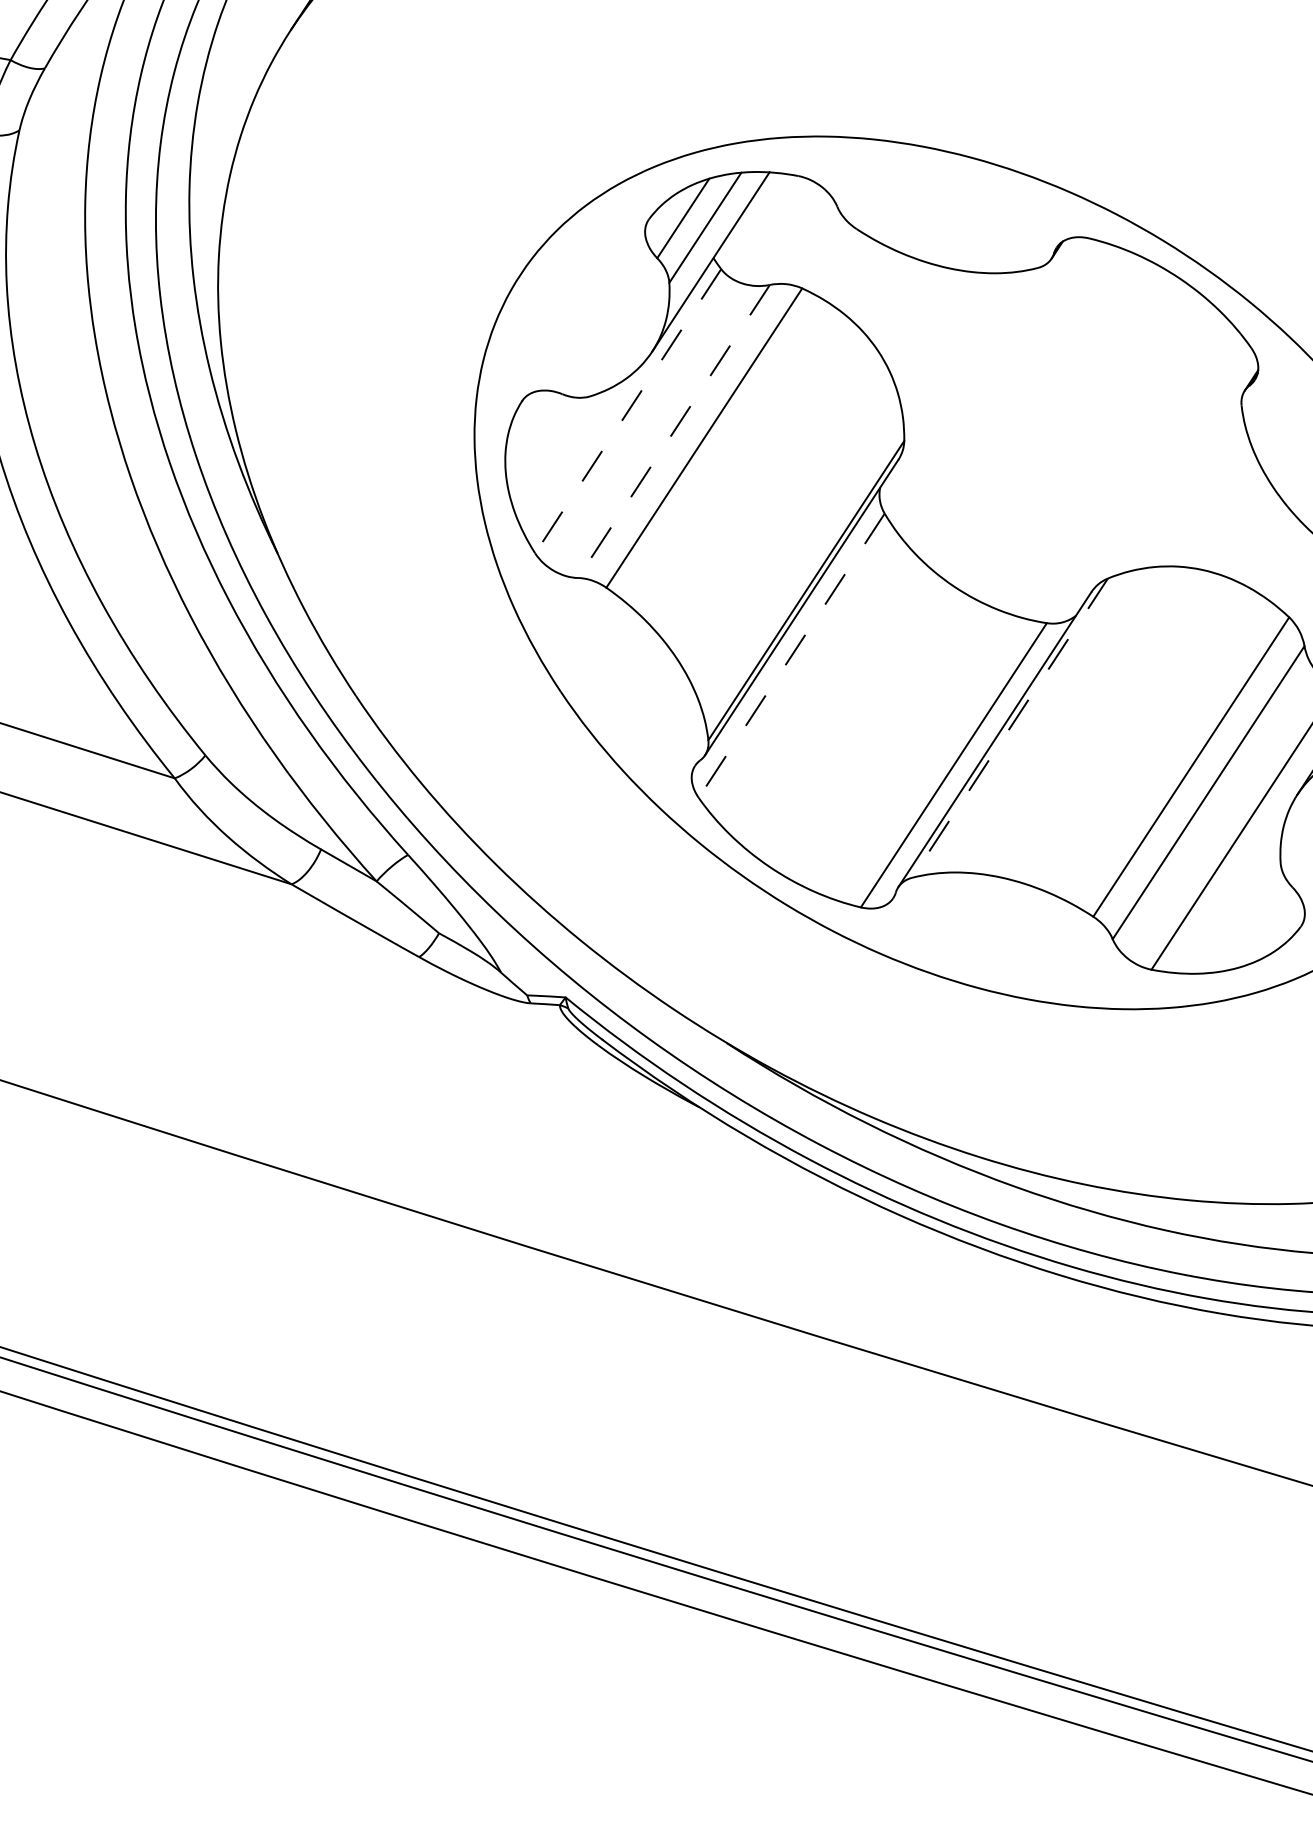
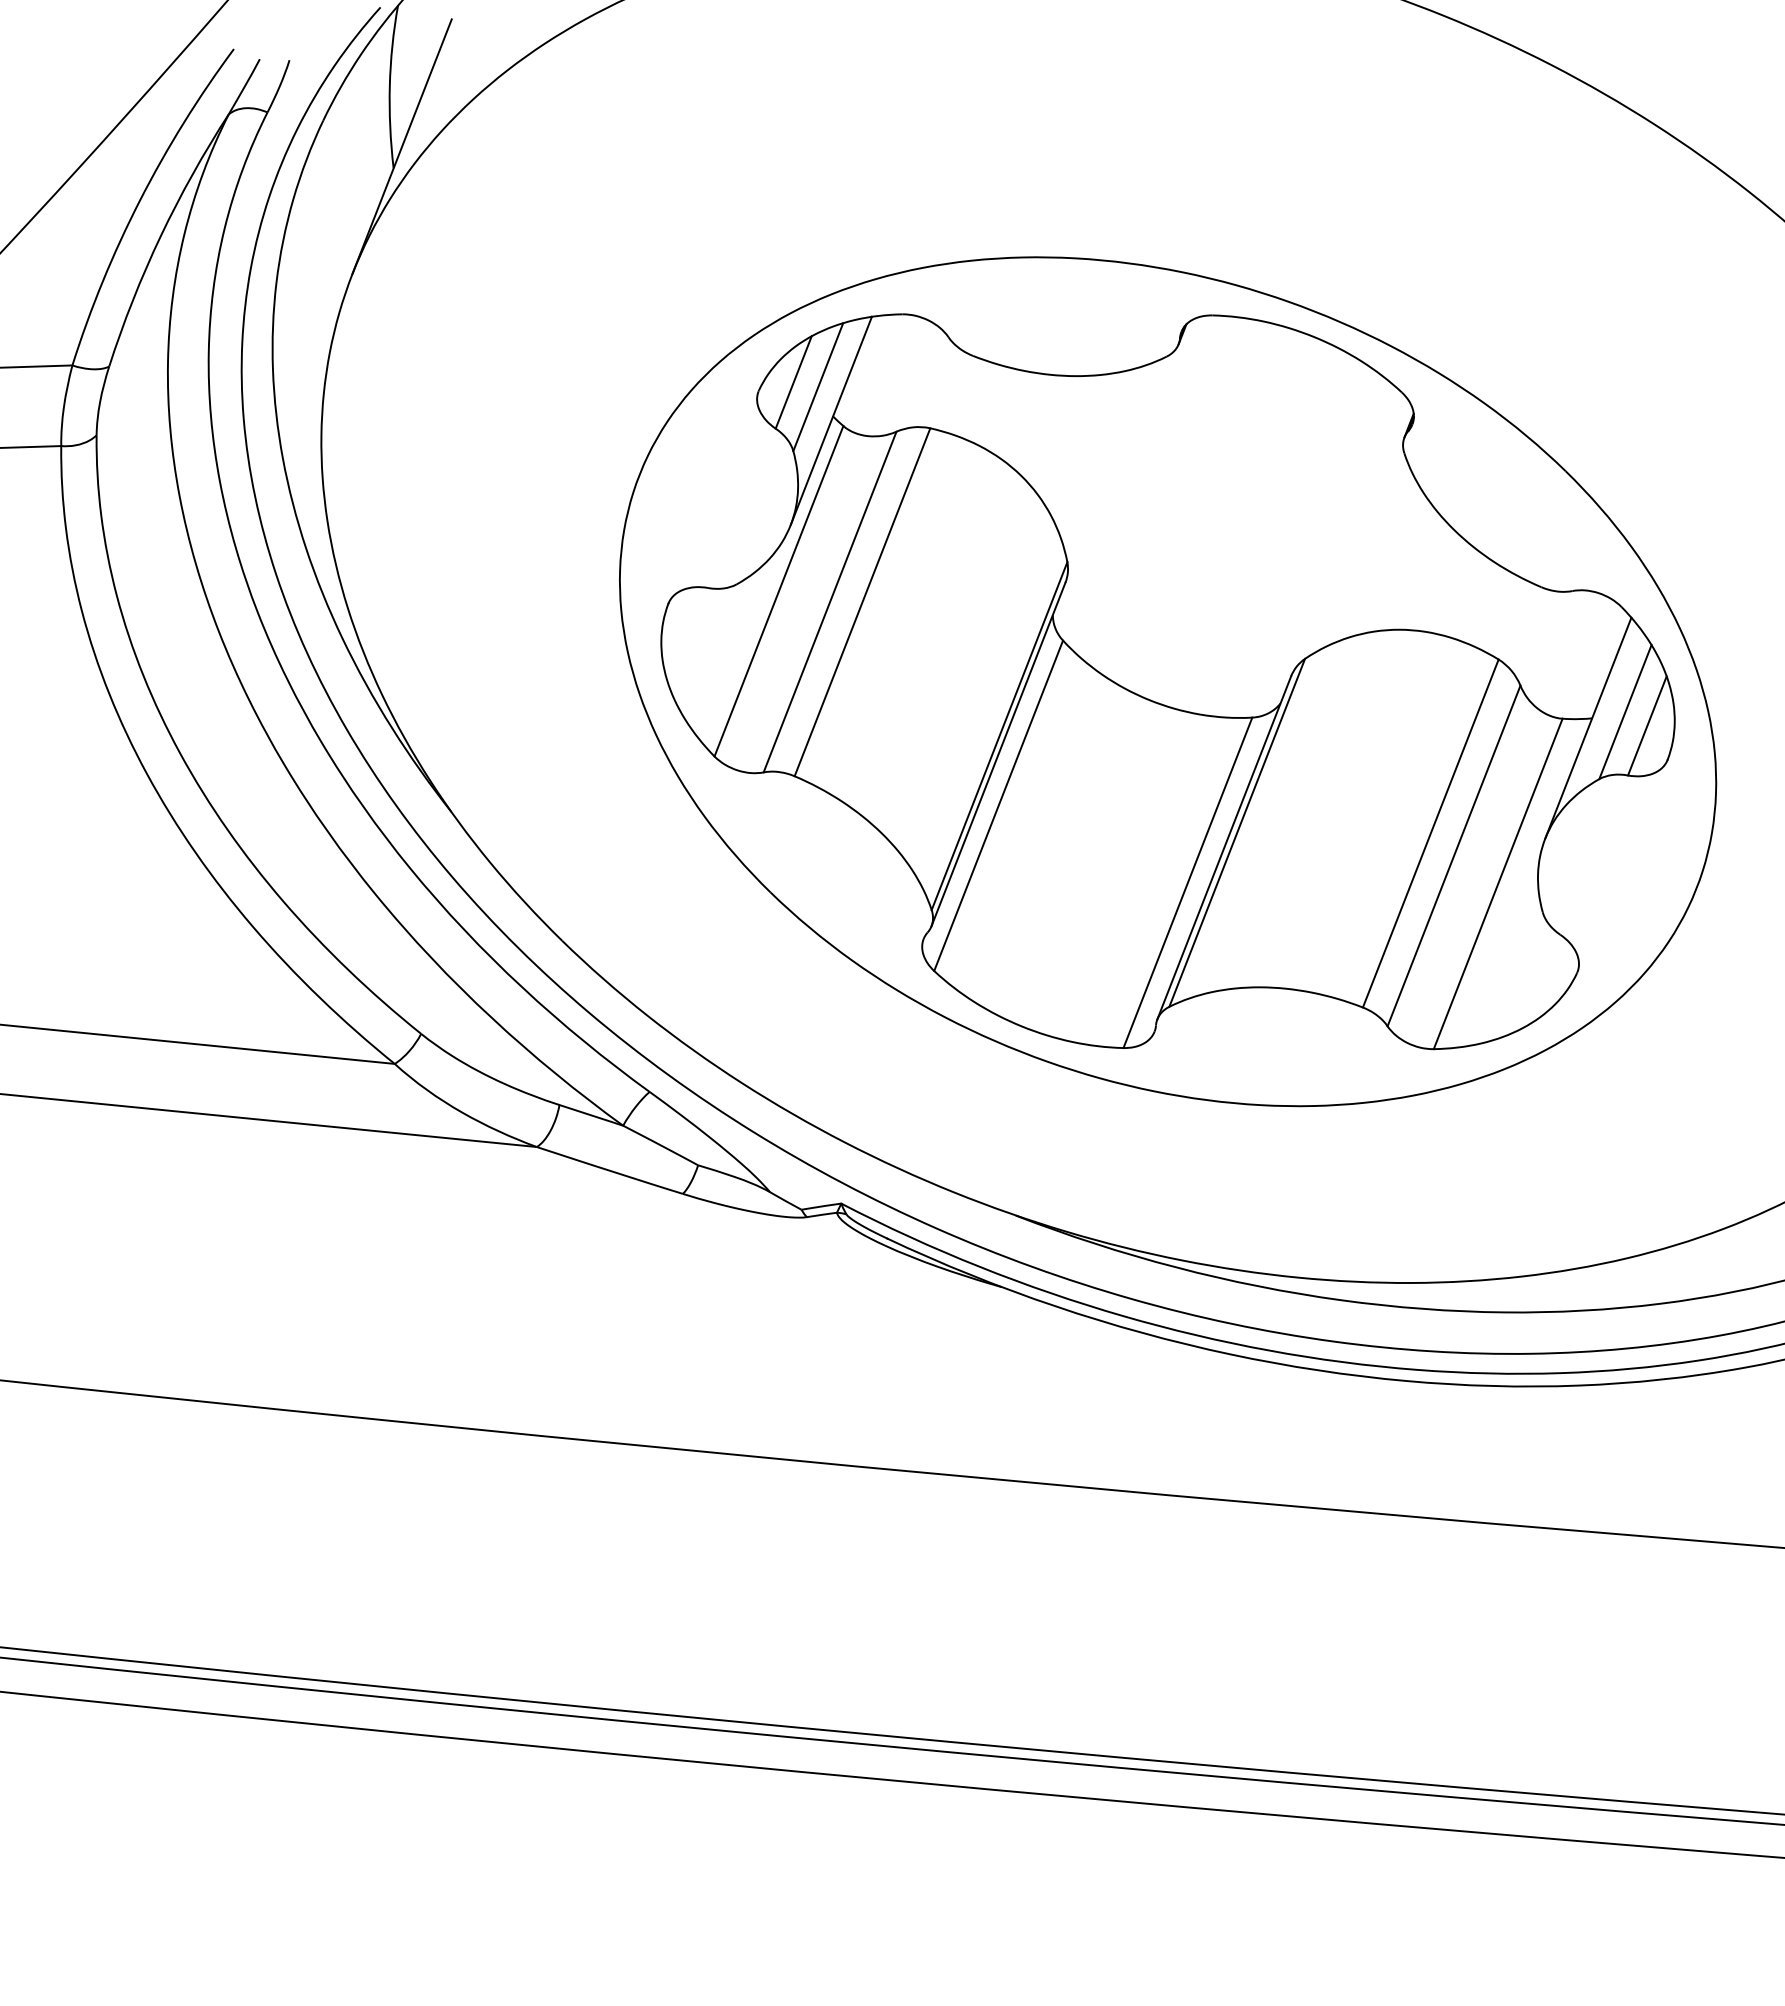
line: (627, 411) -> (778, 591), dashed -> solid
line: (674, 431) -> (830, 602), dashed -> solid
line: (791, 656) -> (998, 806), dashed -> solid
line: (1010, 727) -> (1237, 832), dashed -> solid

